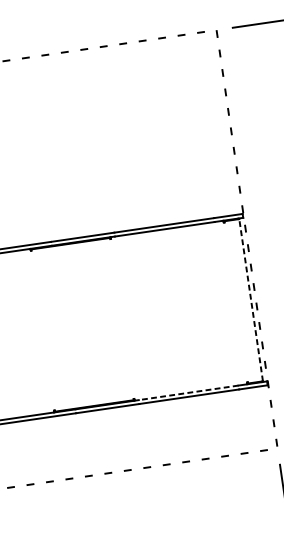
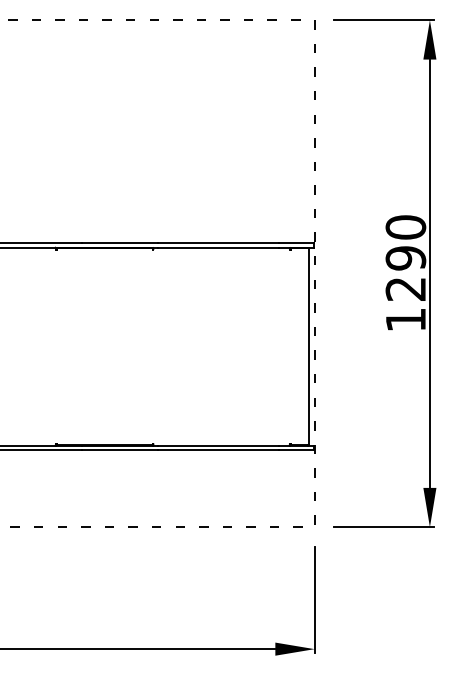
line: (250, 300) -> (308, 346), dashed -> solid
line: (188, 392) -> (218, 445), dashed -> solid

